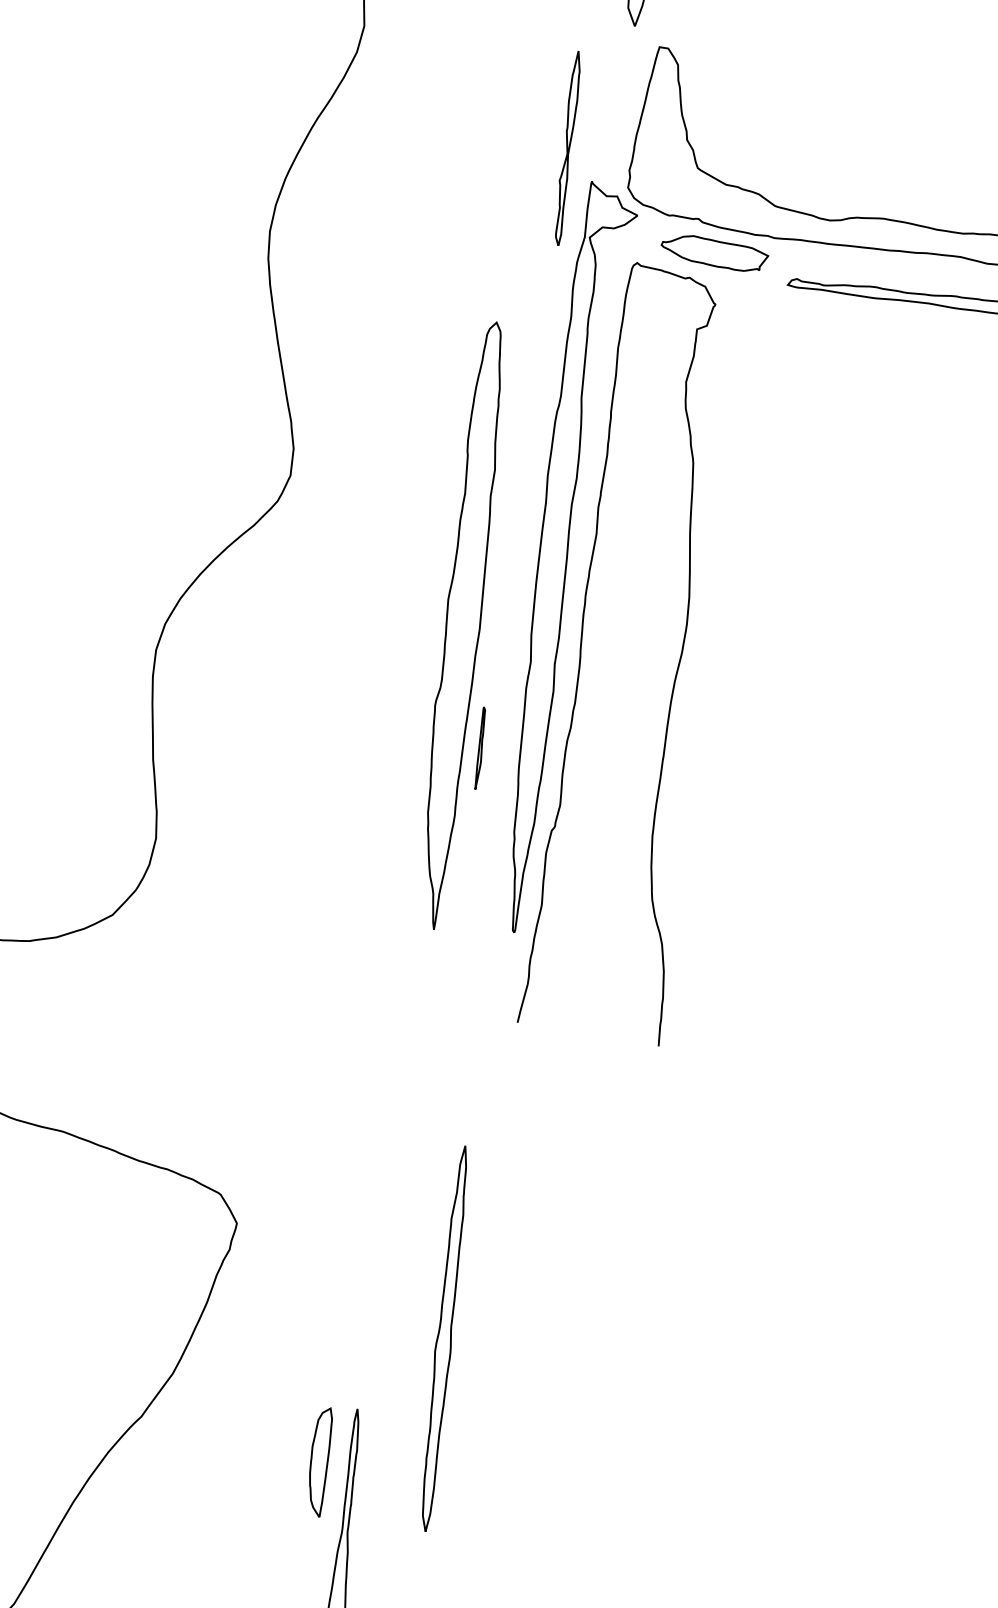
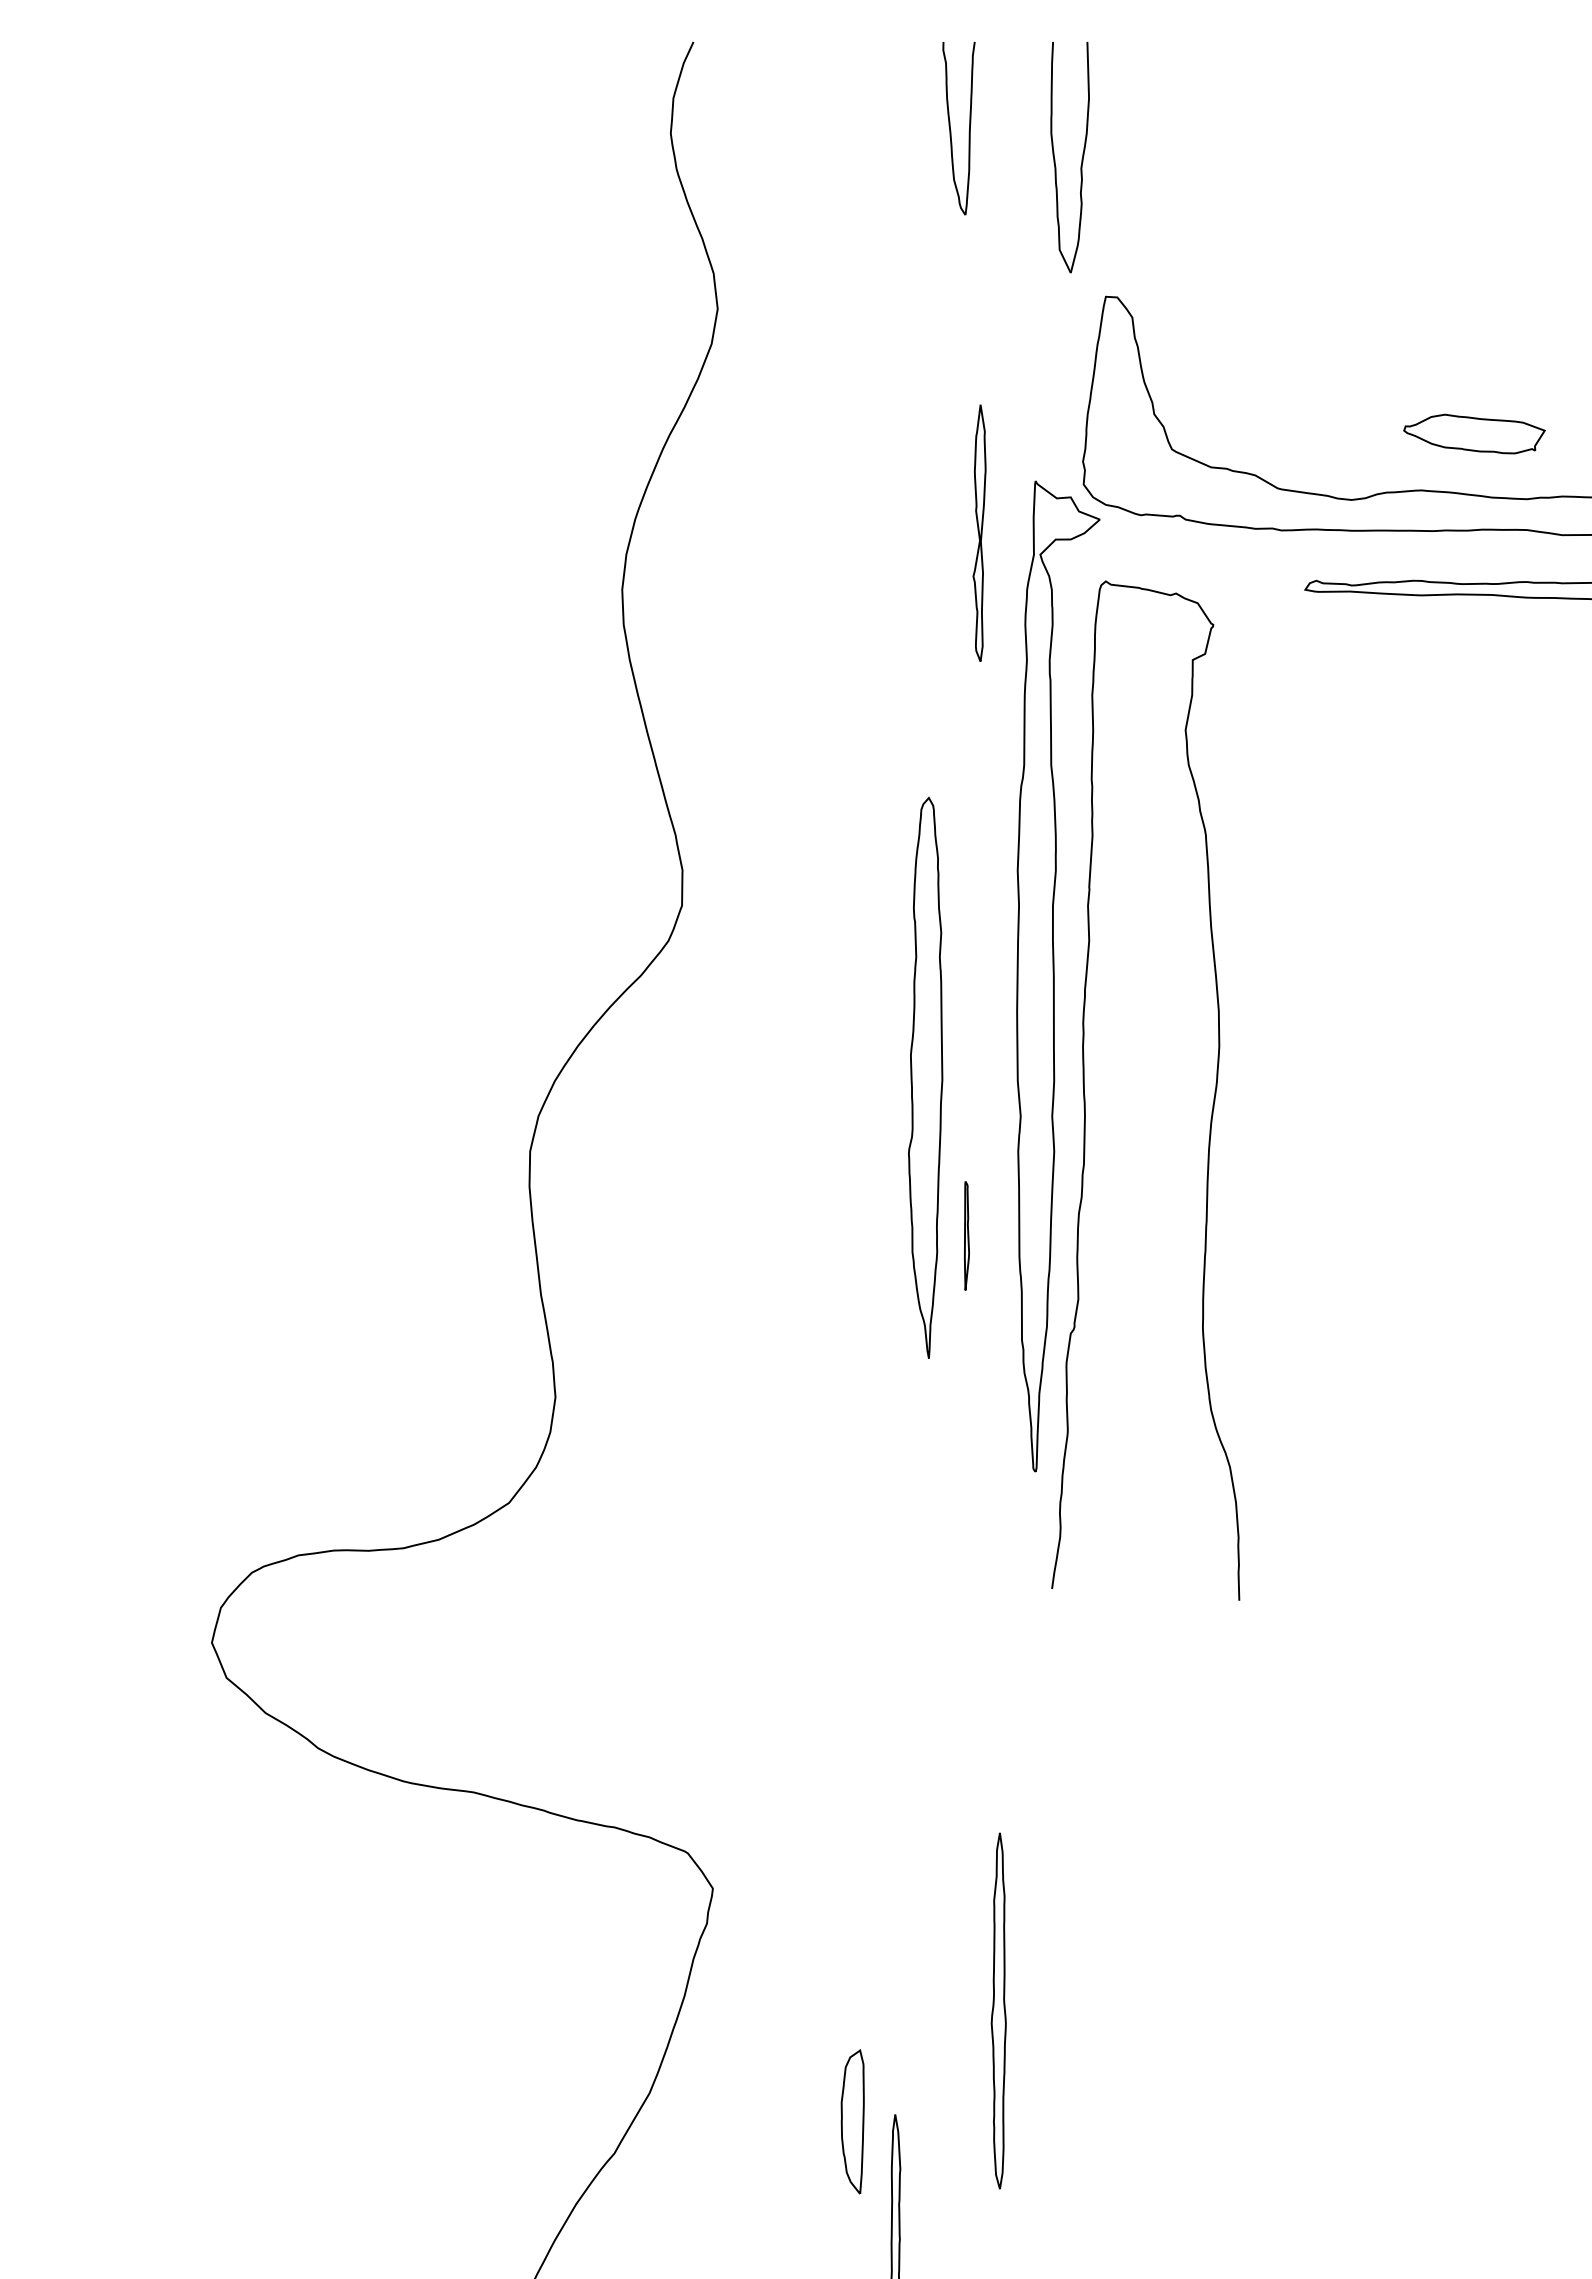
part: (567, 147) -> (979, 532), moved
part: (714, 252) -> (1474, 433), moved
part: (461, 625) -> (925, 1077), size x0.7
part: (443, 1338) -> (998, 2010), size x0.7
part: (319, 1461) -> (852, 2121), moved

